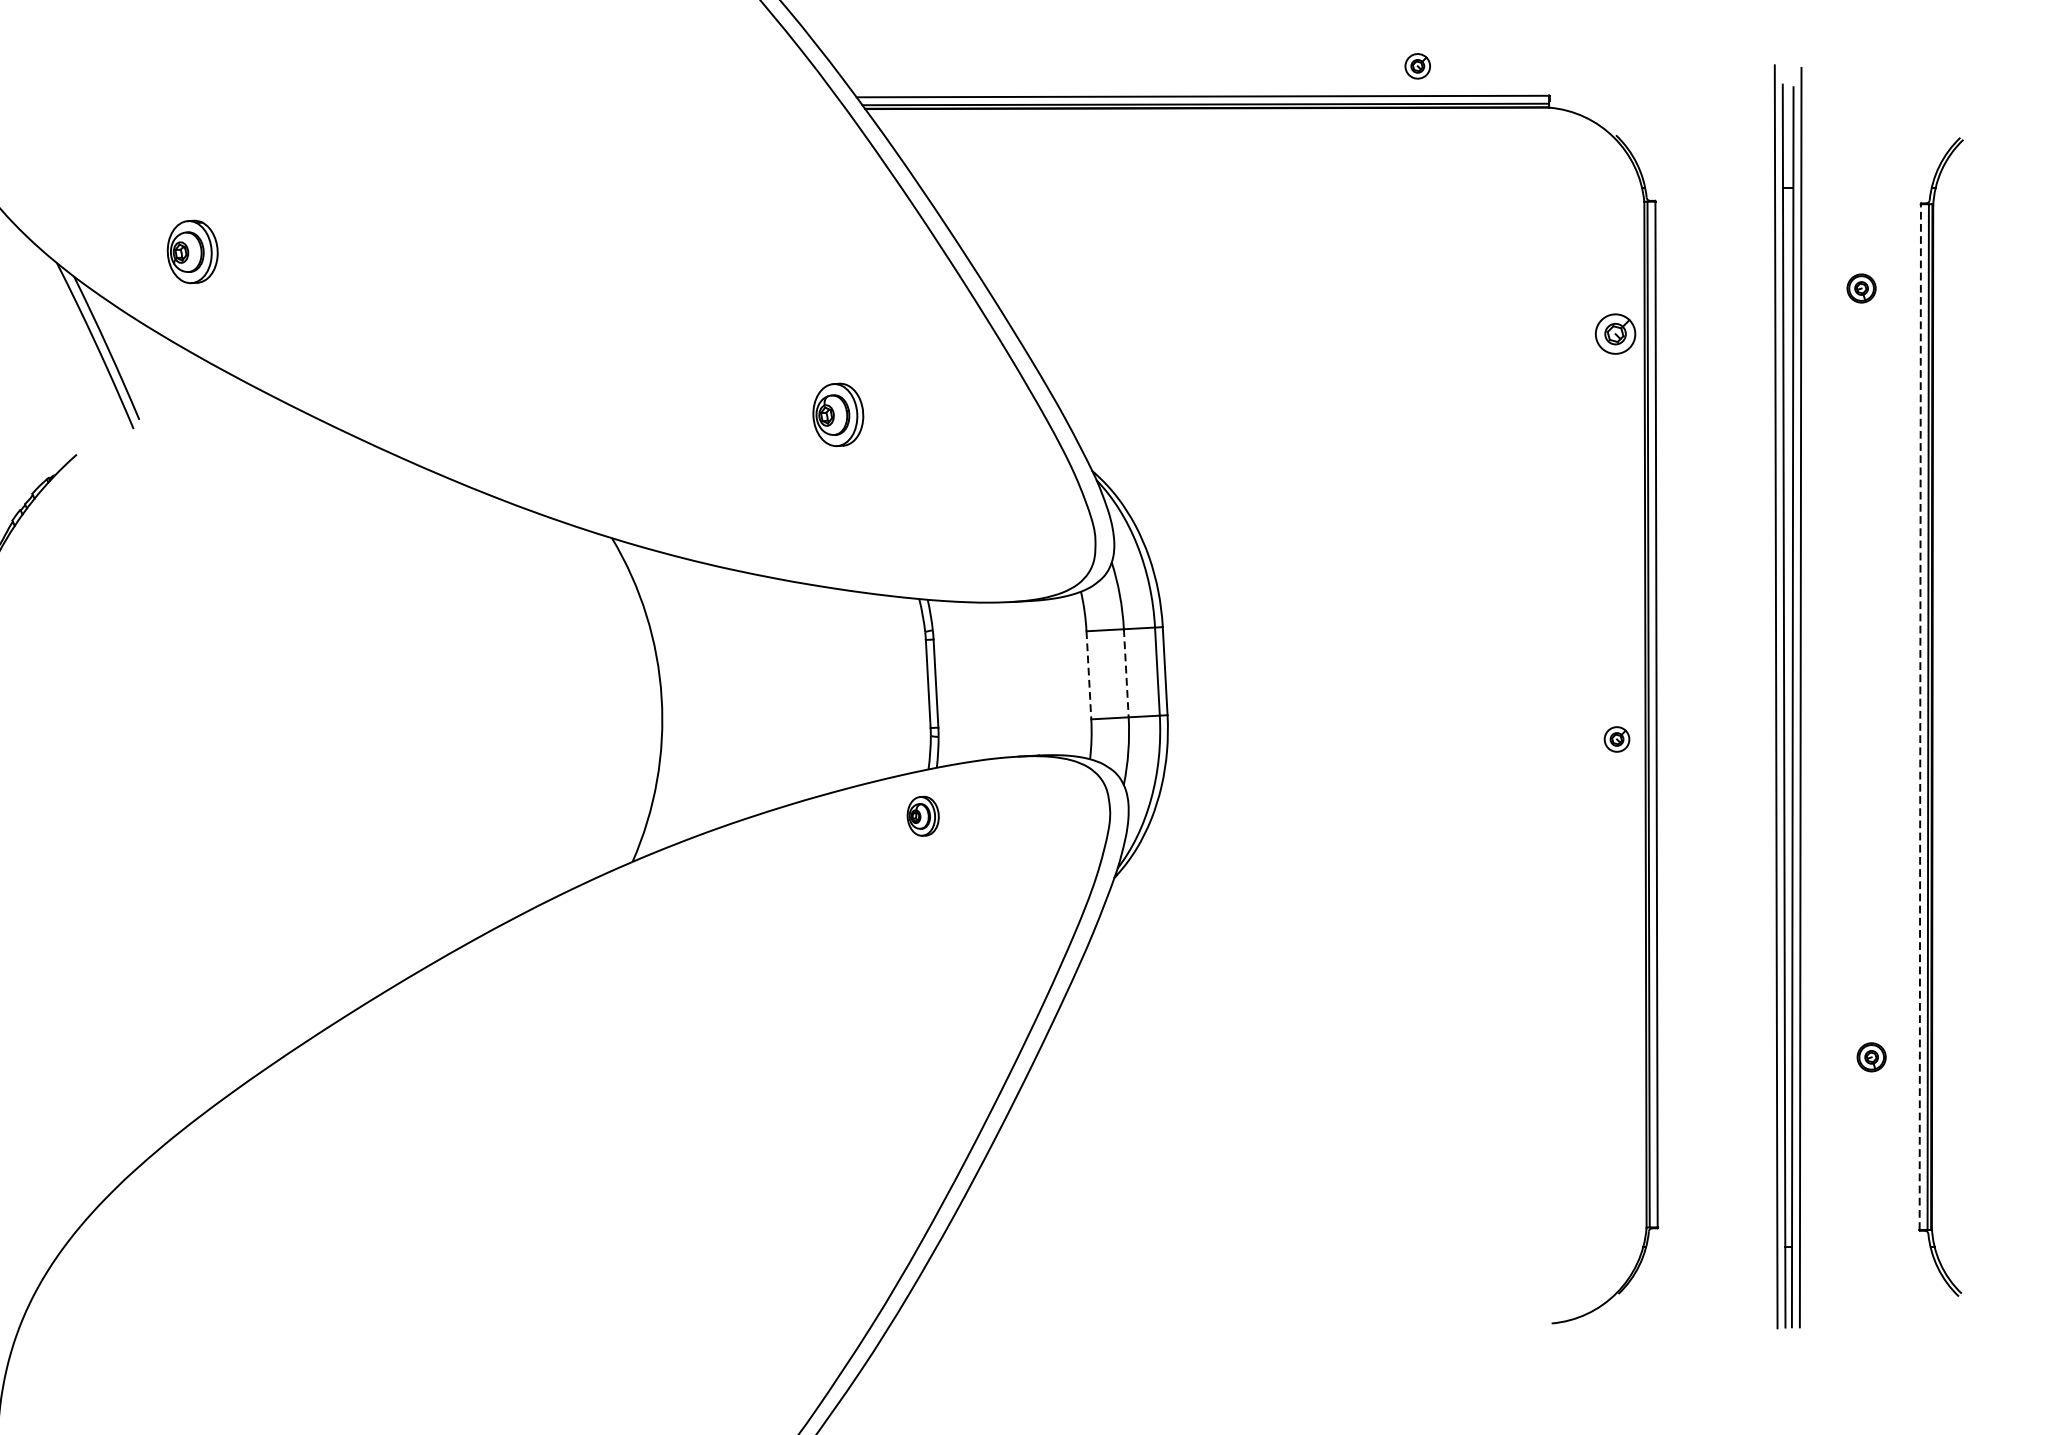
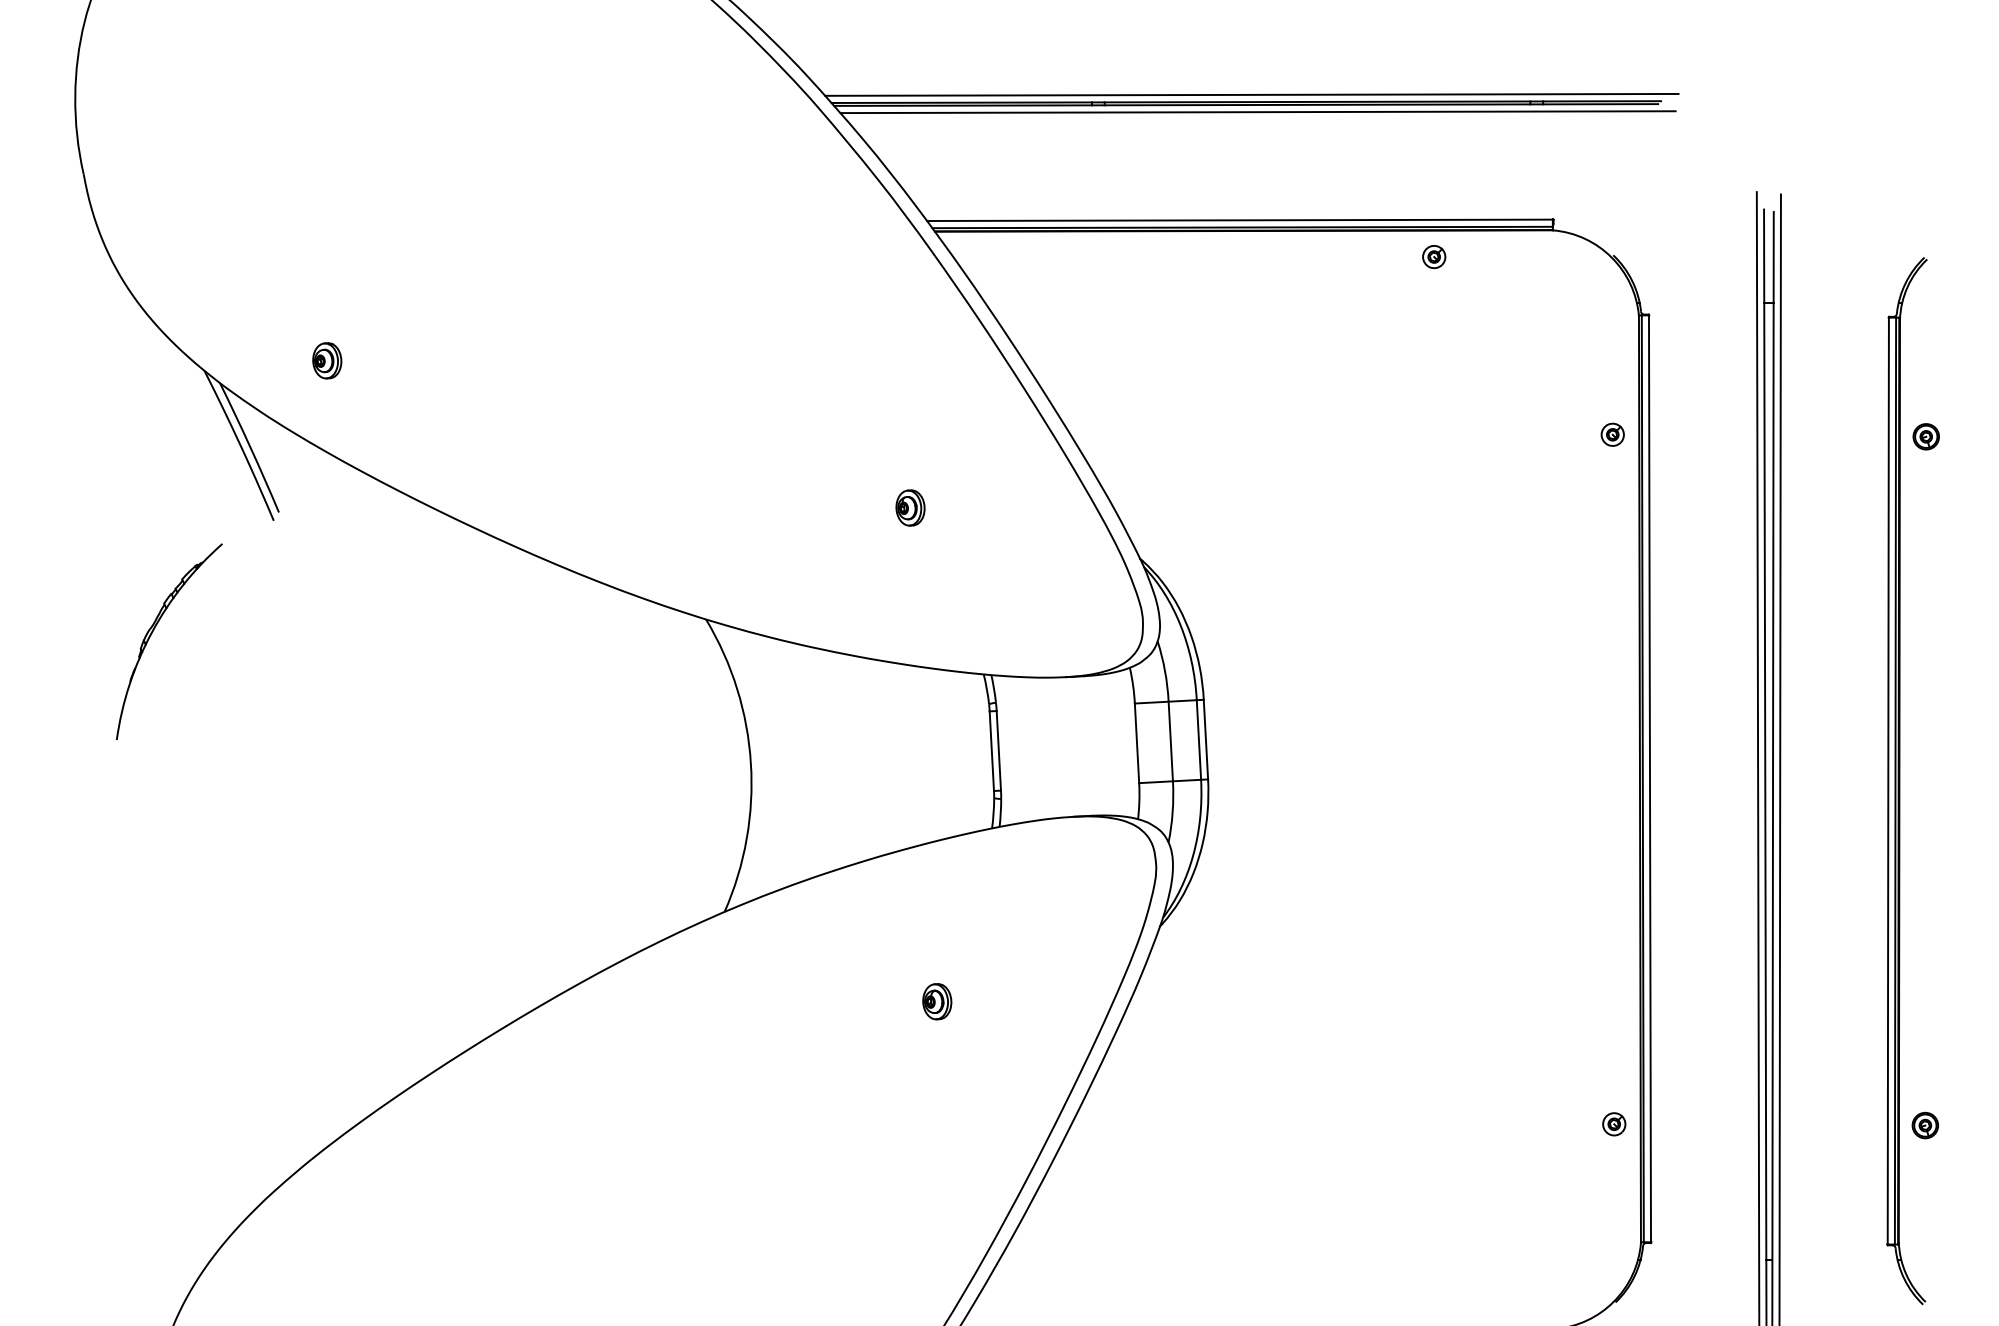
part: (1418, 66) -> (1434, 257), moved
part: (193, 251) -> (327, 360), size x0.62
part: (1860, 288) -> (1925, 436), moved
part: (1615, 333) -> (1612, 434), size x0.62
part: (838, 414) -> (910, 507), size x0.62
line: (1125, 673) -> (1170, 741), dashed -> solid
line: (1089, 675) -> (1137, 743), dashed -> solid
line: (1920, 716) -> (1888, 780), dashed -> solid
part: (1617, 739) -> (1614, 1124), moved
part: (923, 816) -> (937, 1001), moved
part: (1870, 1057) -> (1924, 1125), moved

